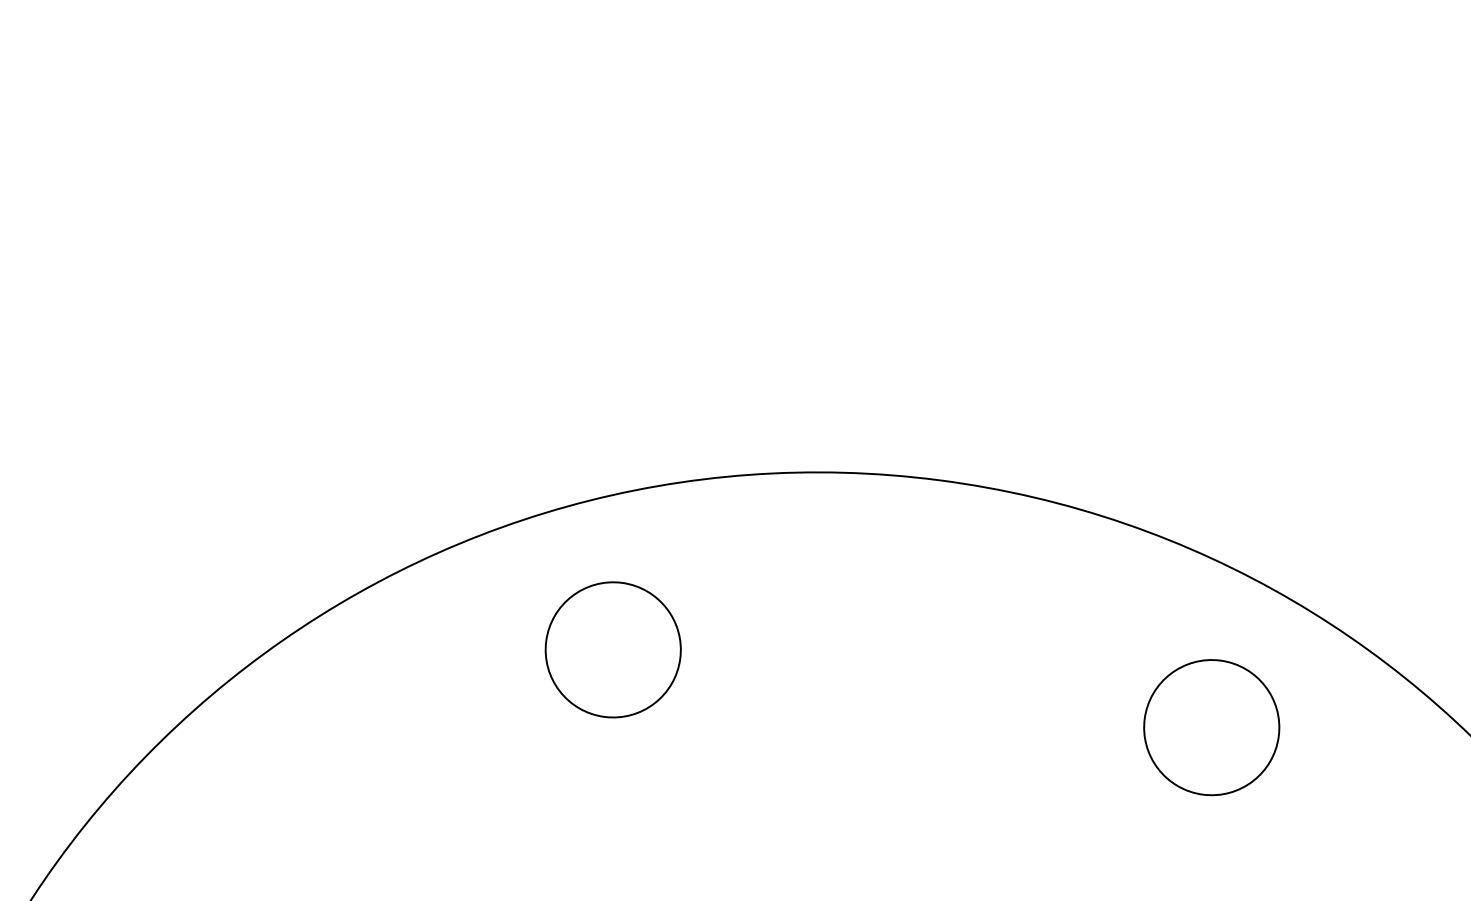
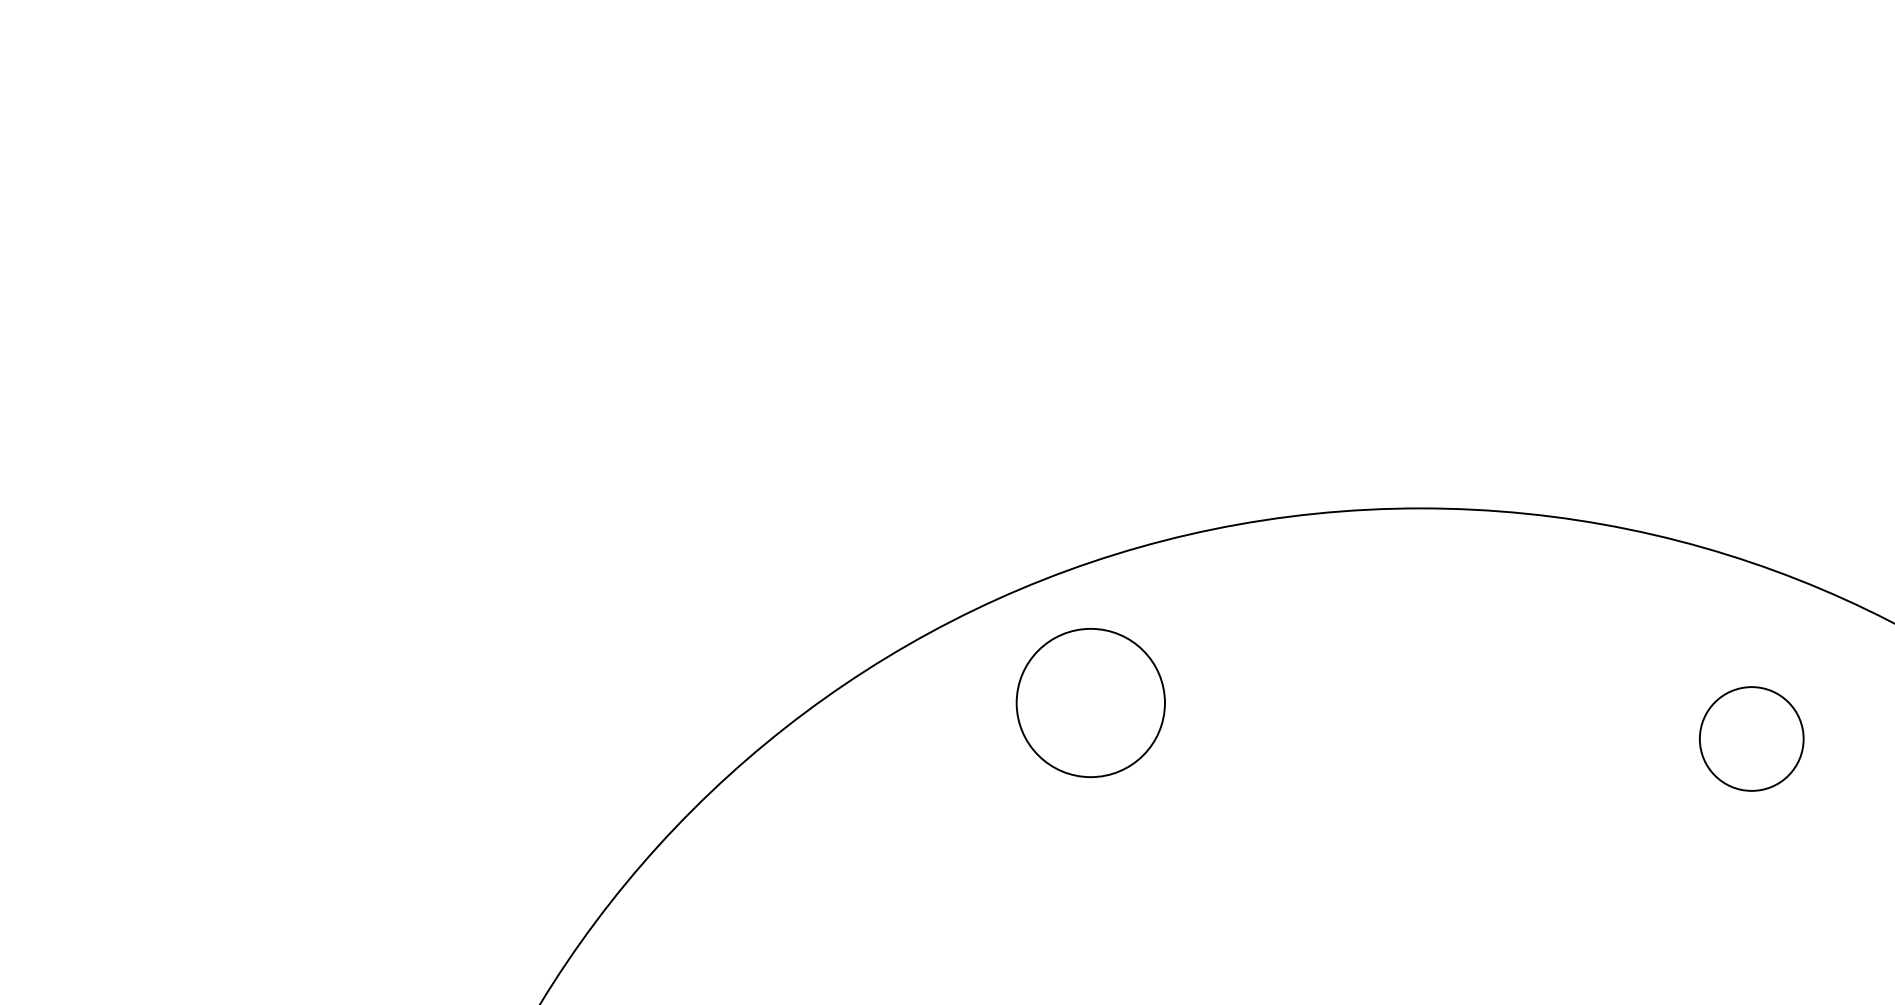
circle: (613, 649) -> (1090, 702), moved
circle: (1211, 727) -> (1751, 738), size x0.7

